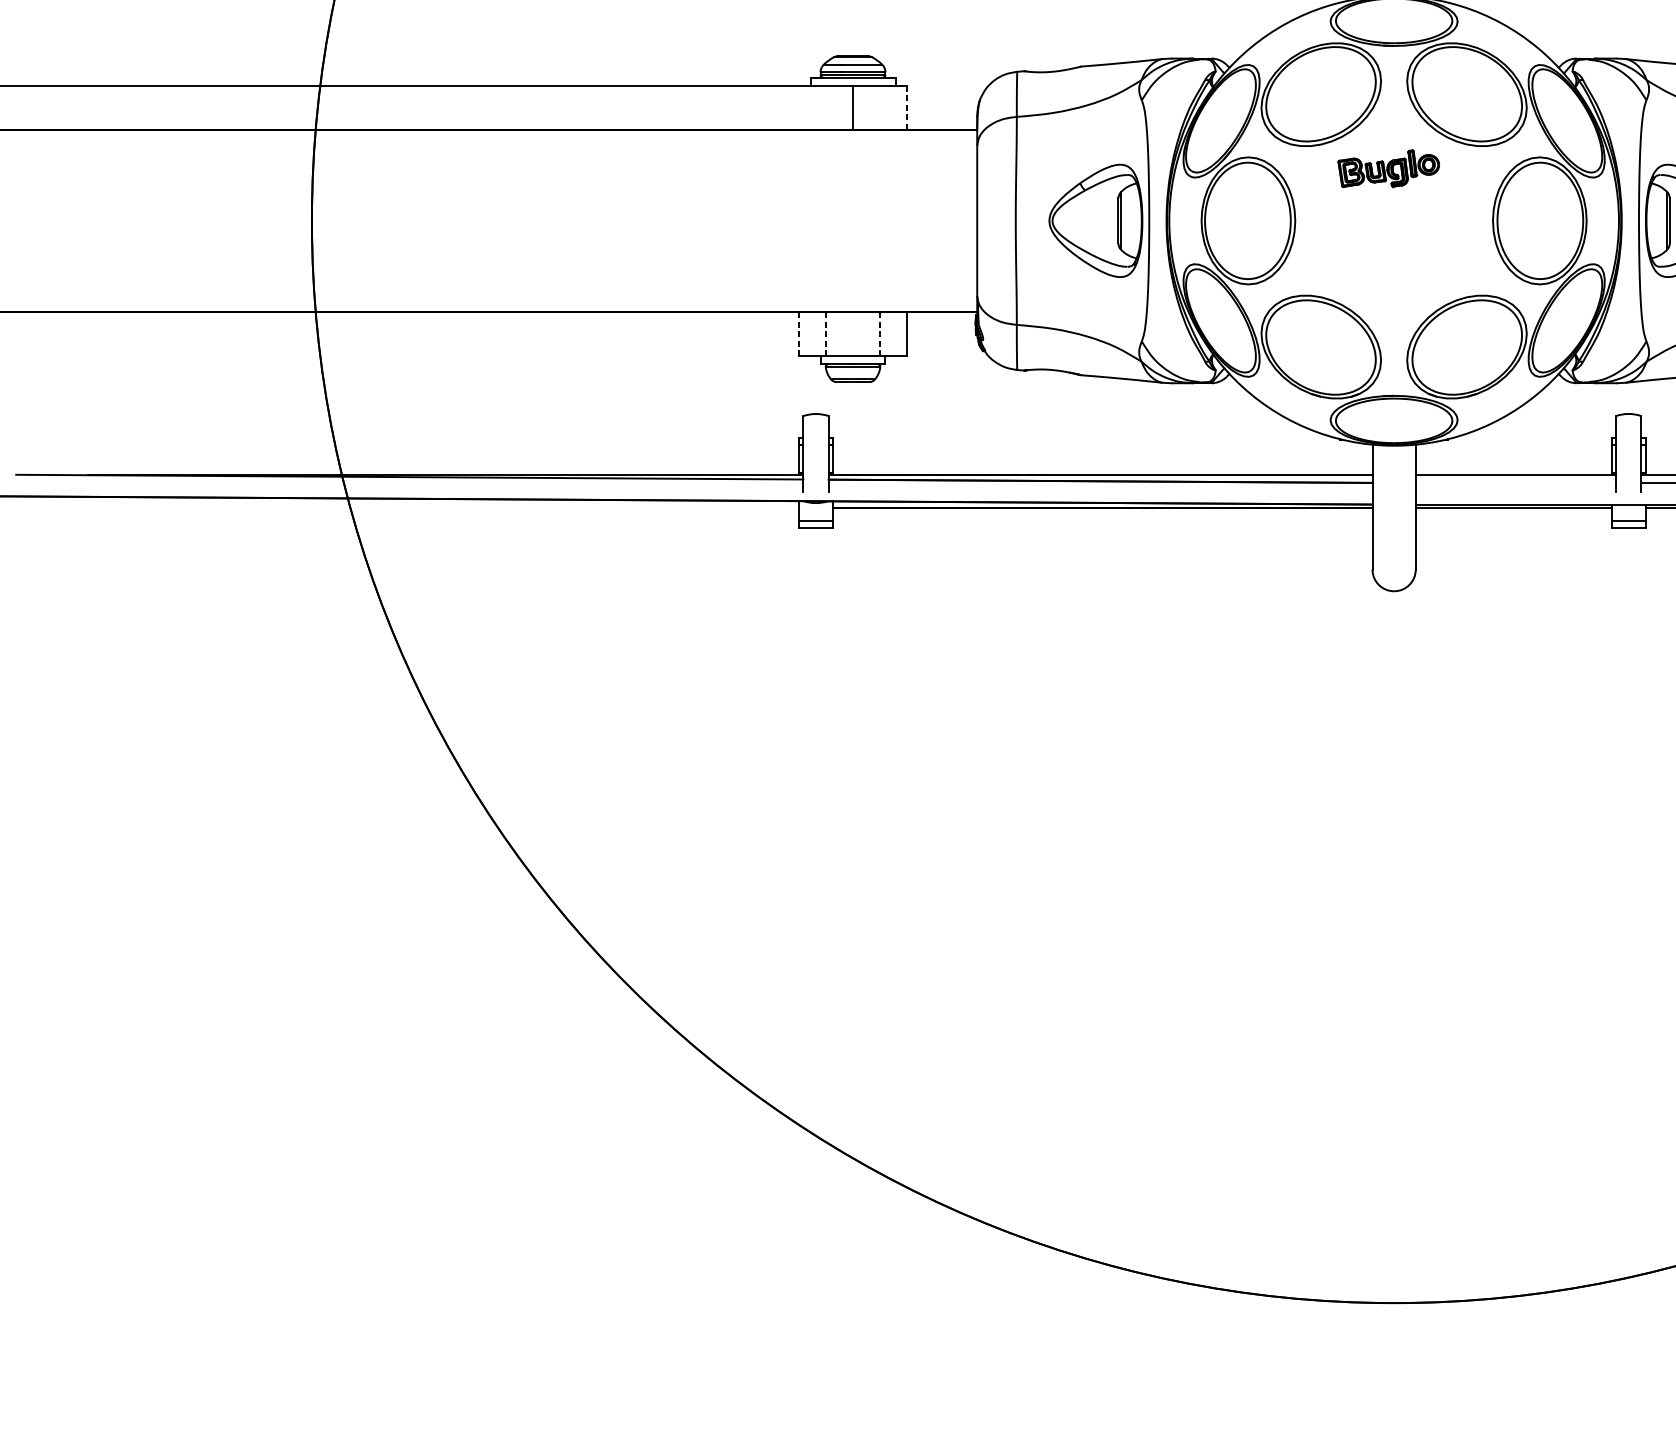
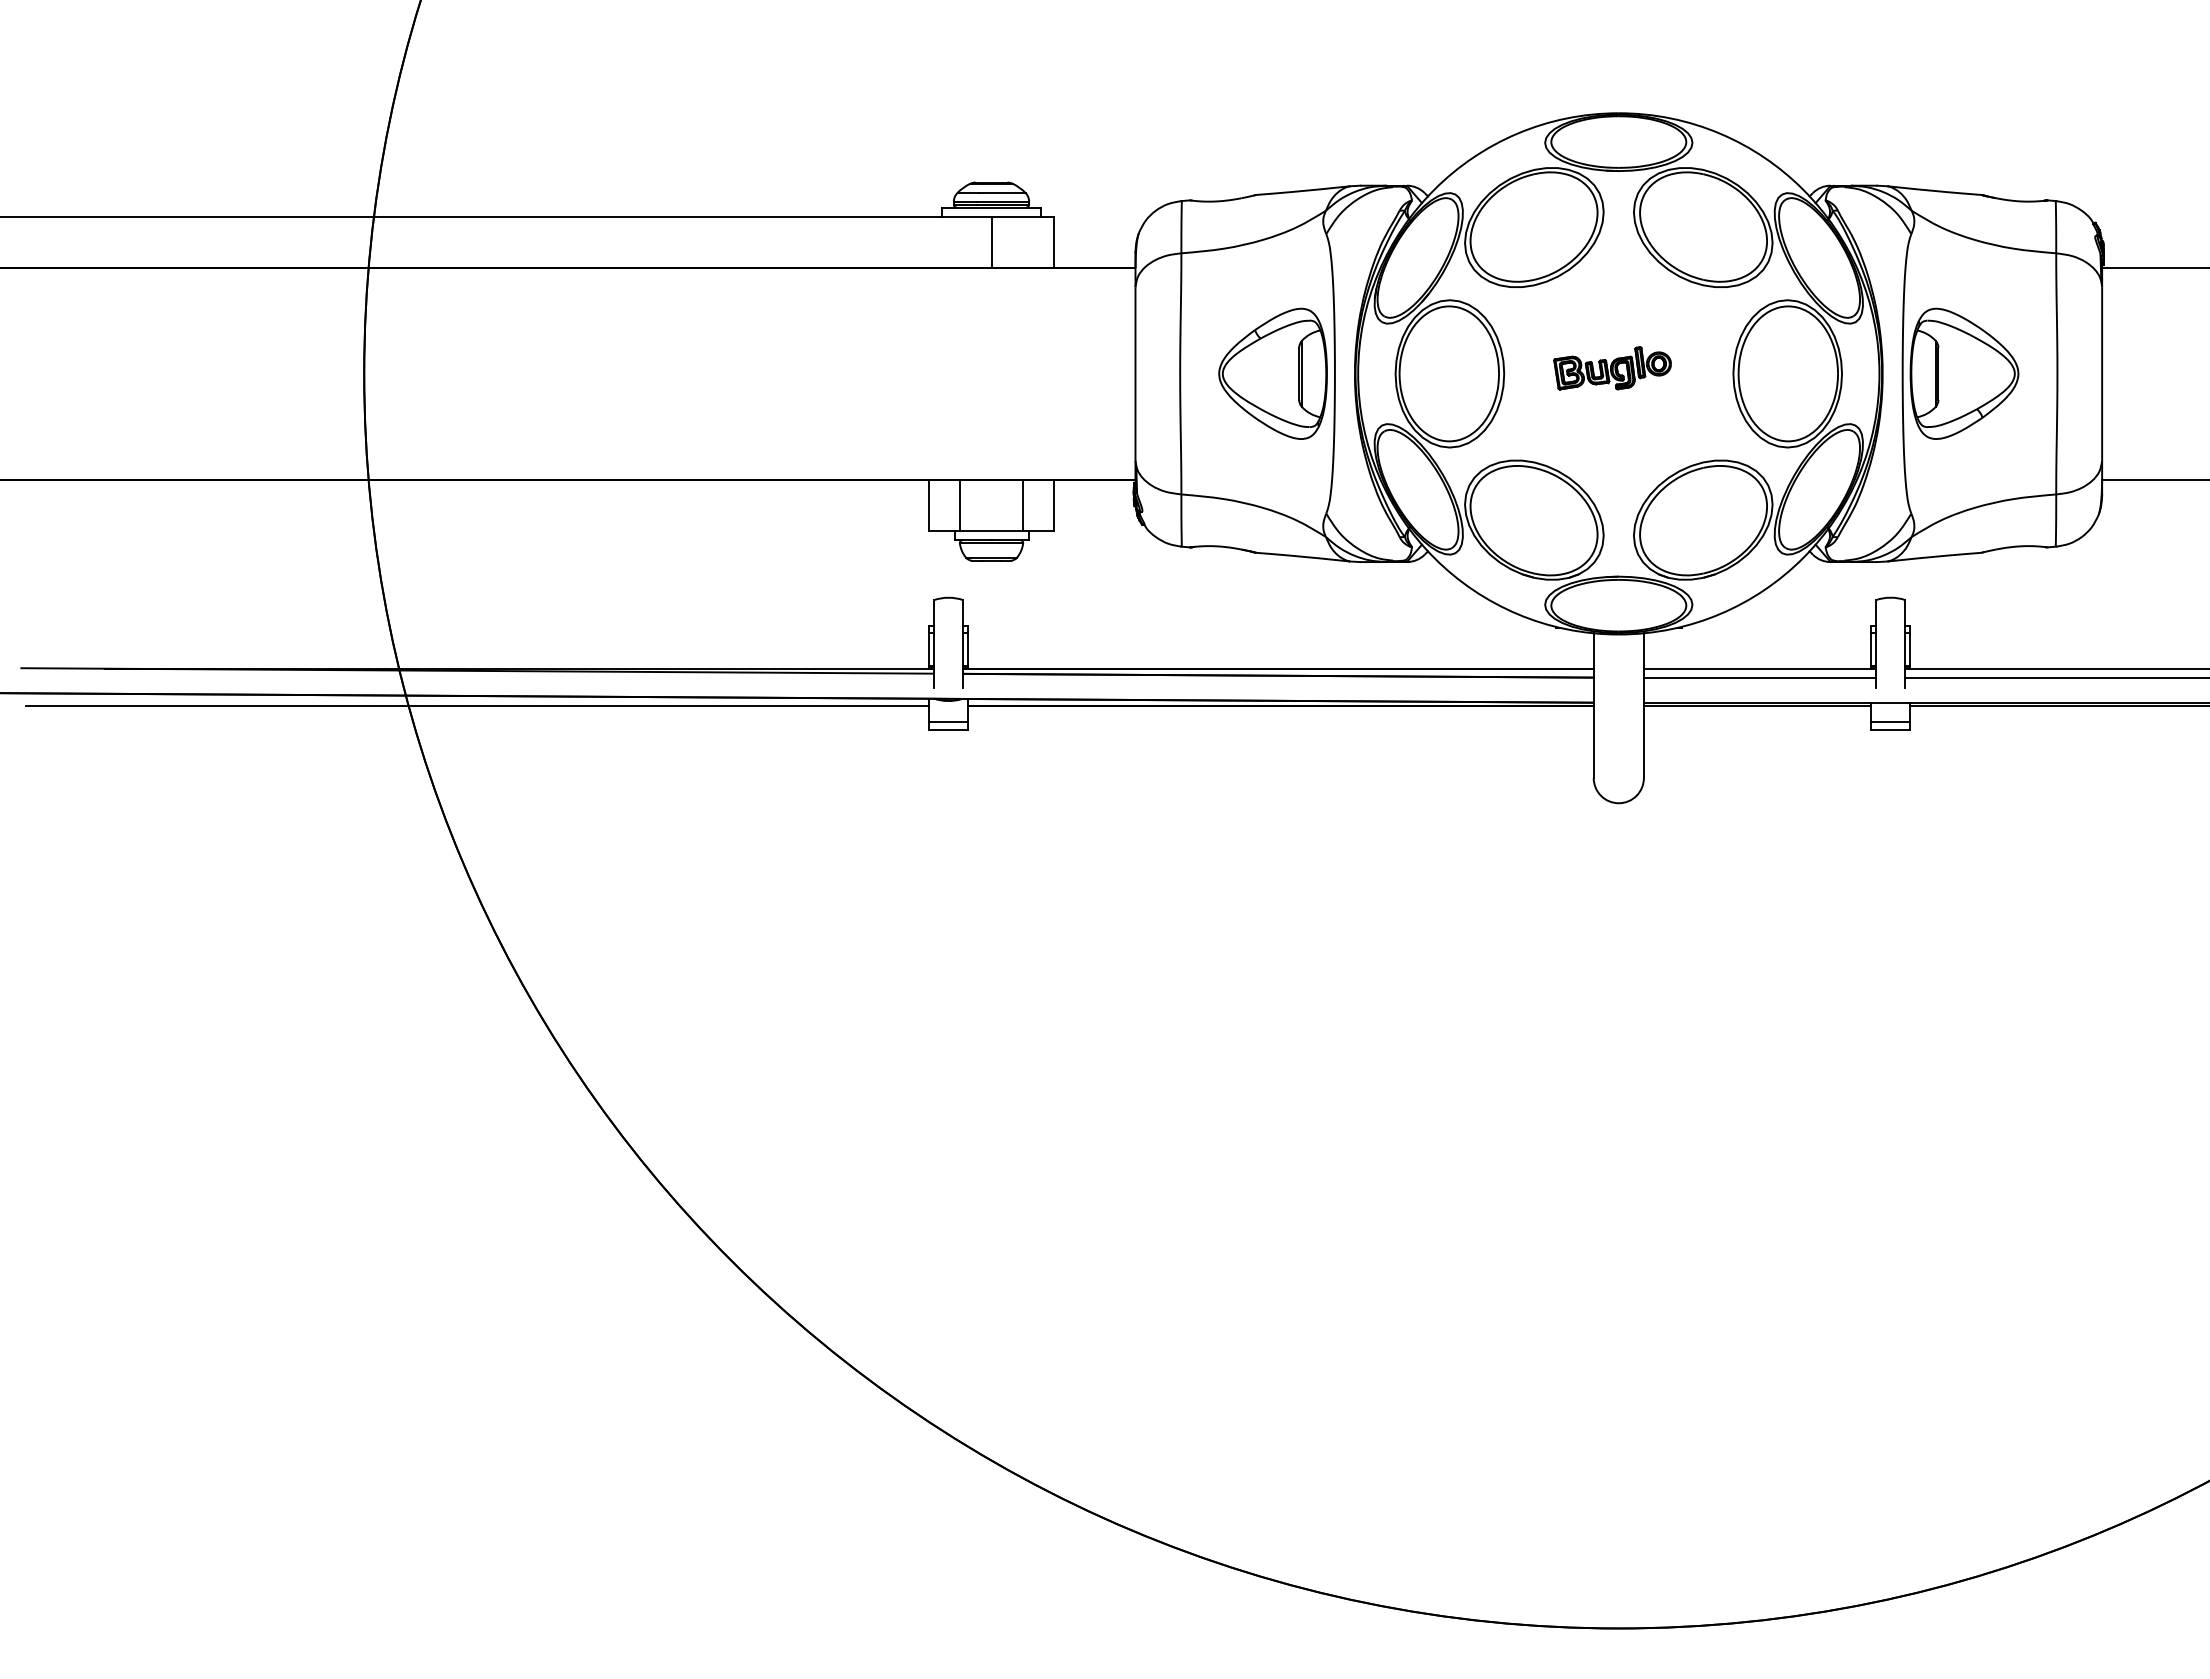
line: (907, 107) -> (1054, 242), dashed -> solid
part: (1388, 168) -> (1612, 368), moved
line: (798, 334) -> (928, 505), dashed -> solid
line: (826, 334) -> (960, 505), dashed -> solid
line: (879, 334) -> (1022, 505), dashed -> solid
line: (1515, 482) -> (1759, 677), added
line: (409, 507) -> (477, 706), added

